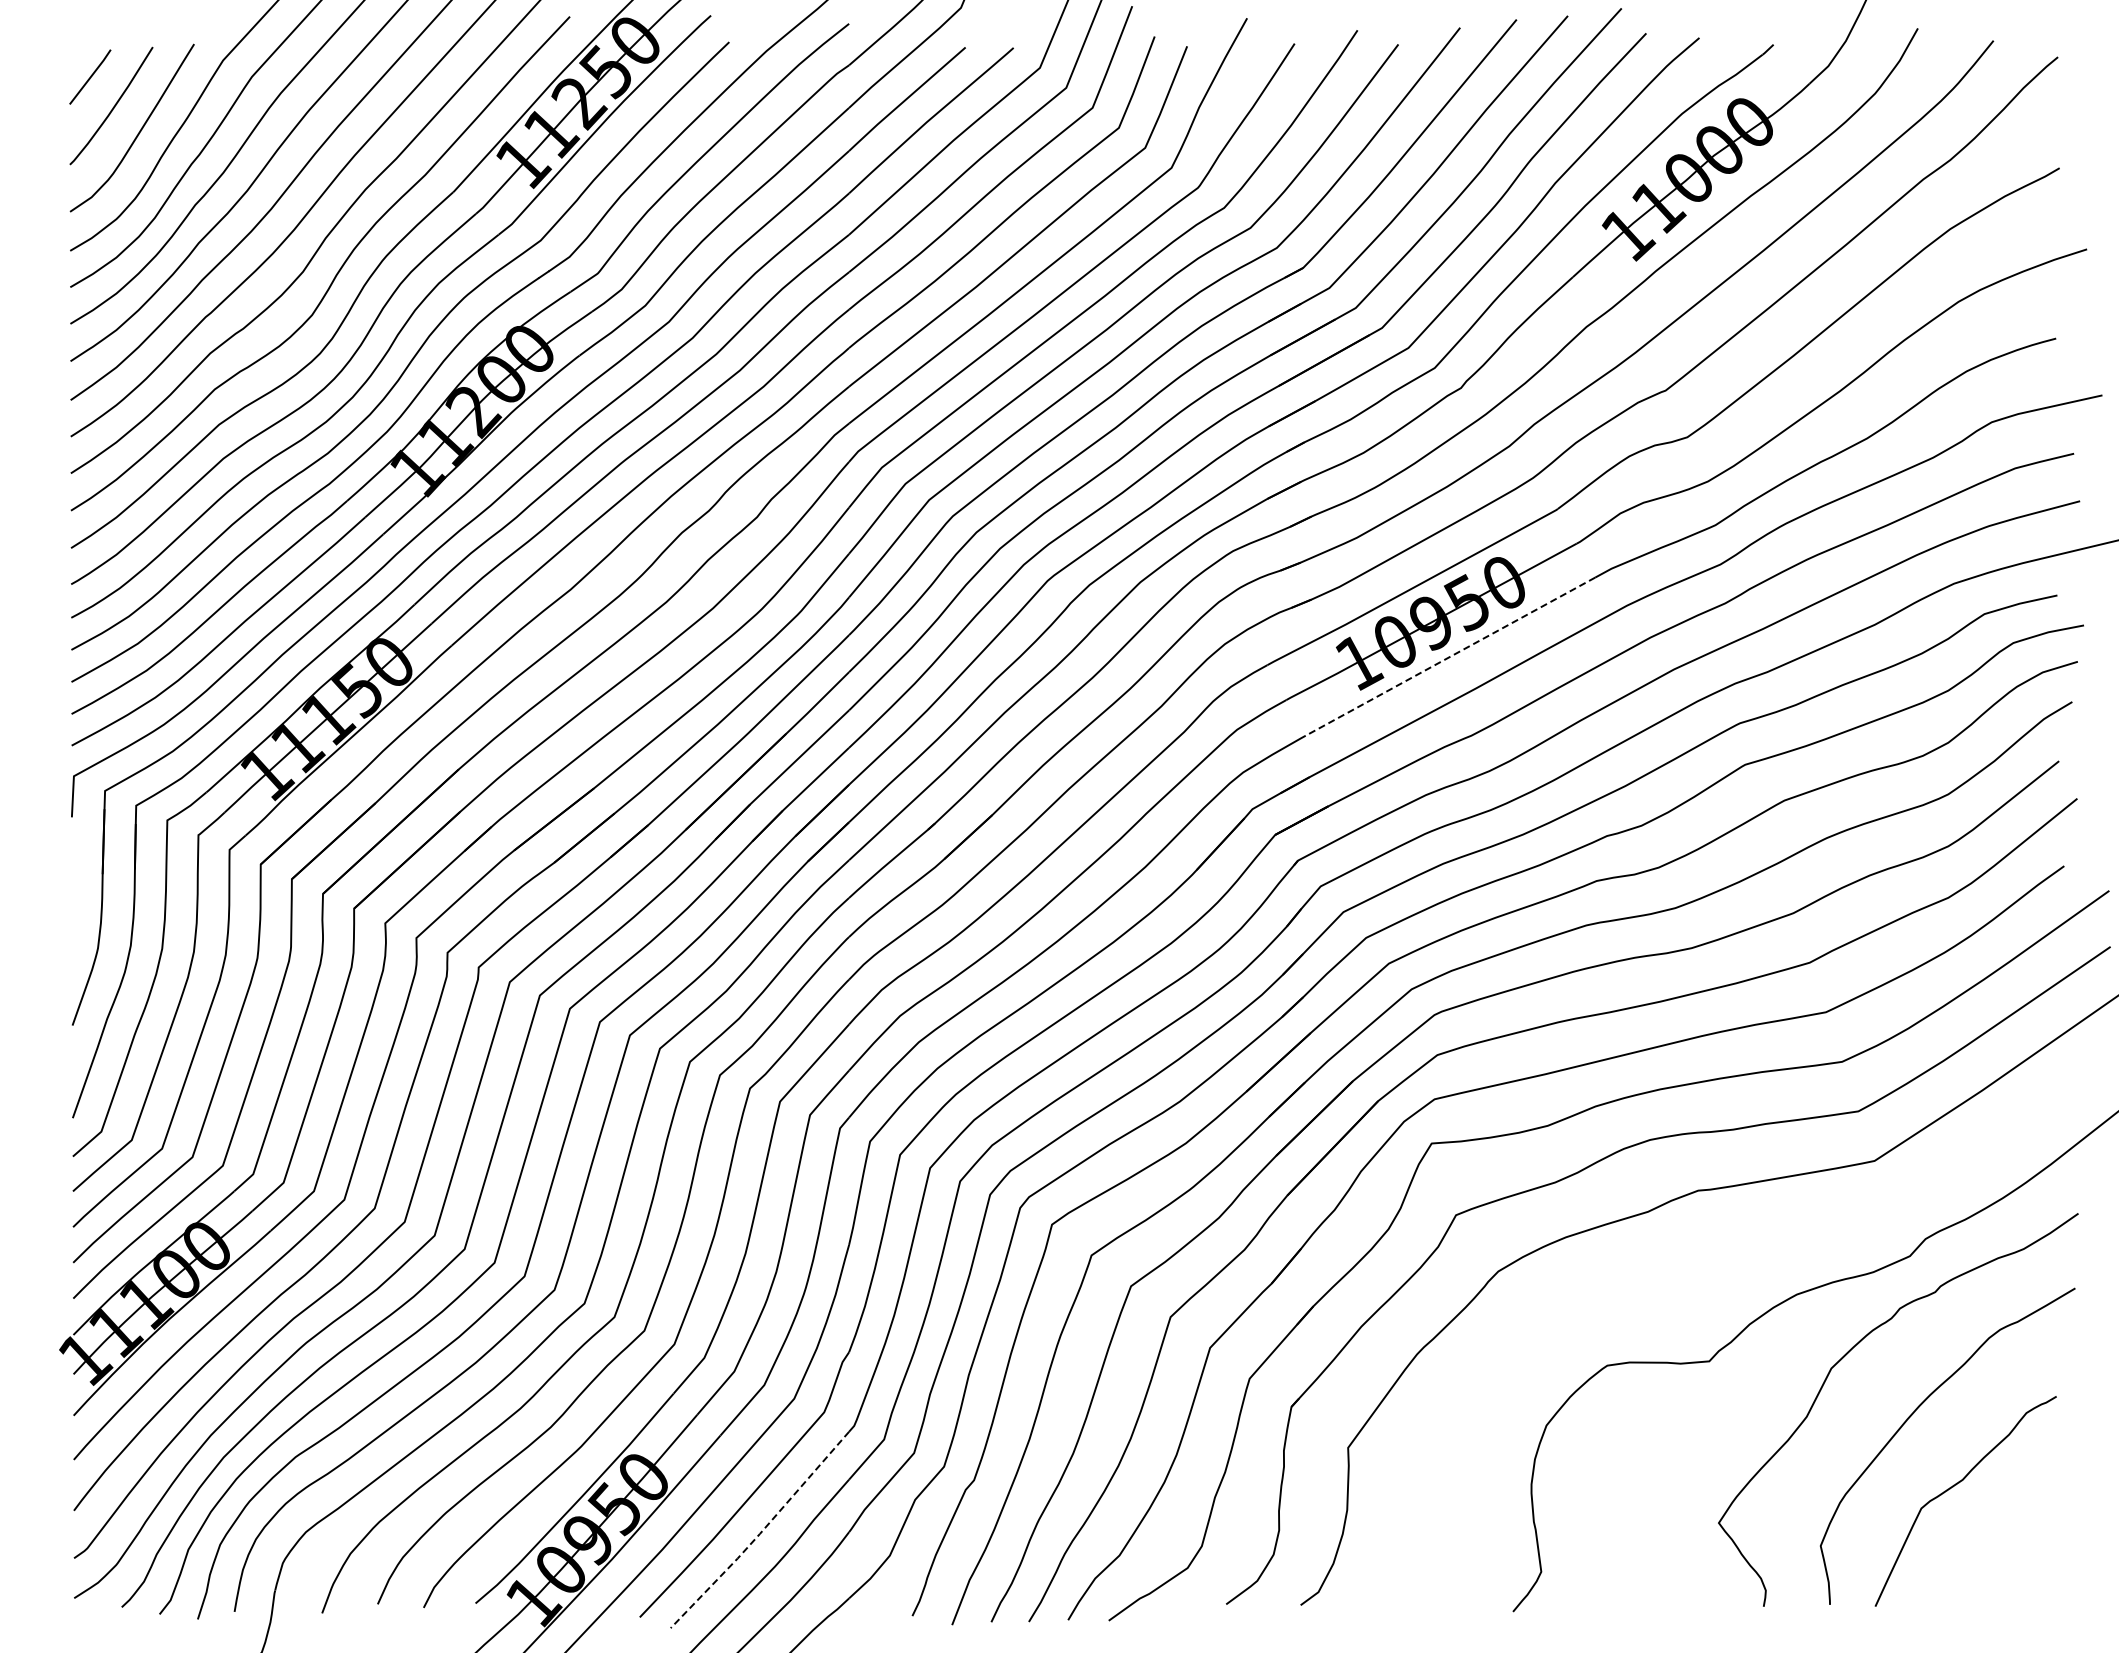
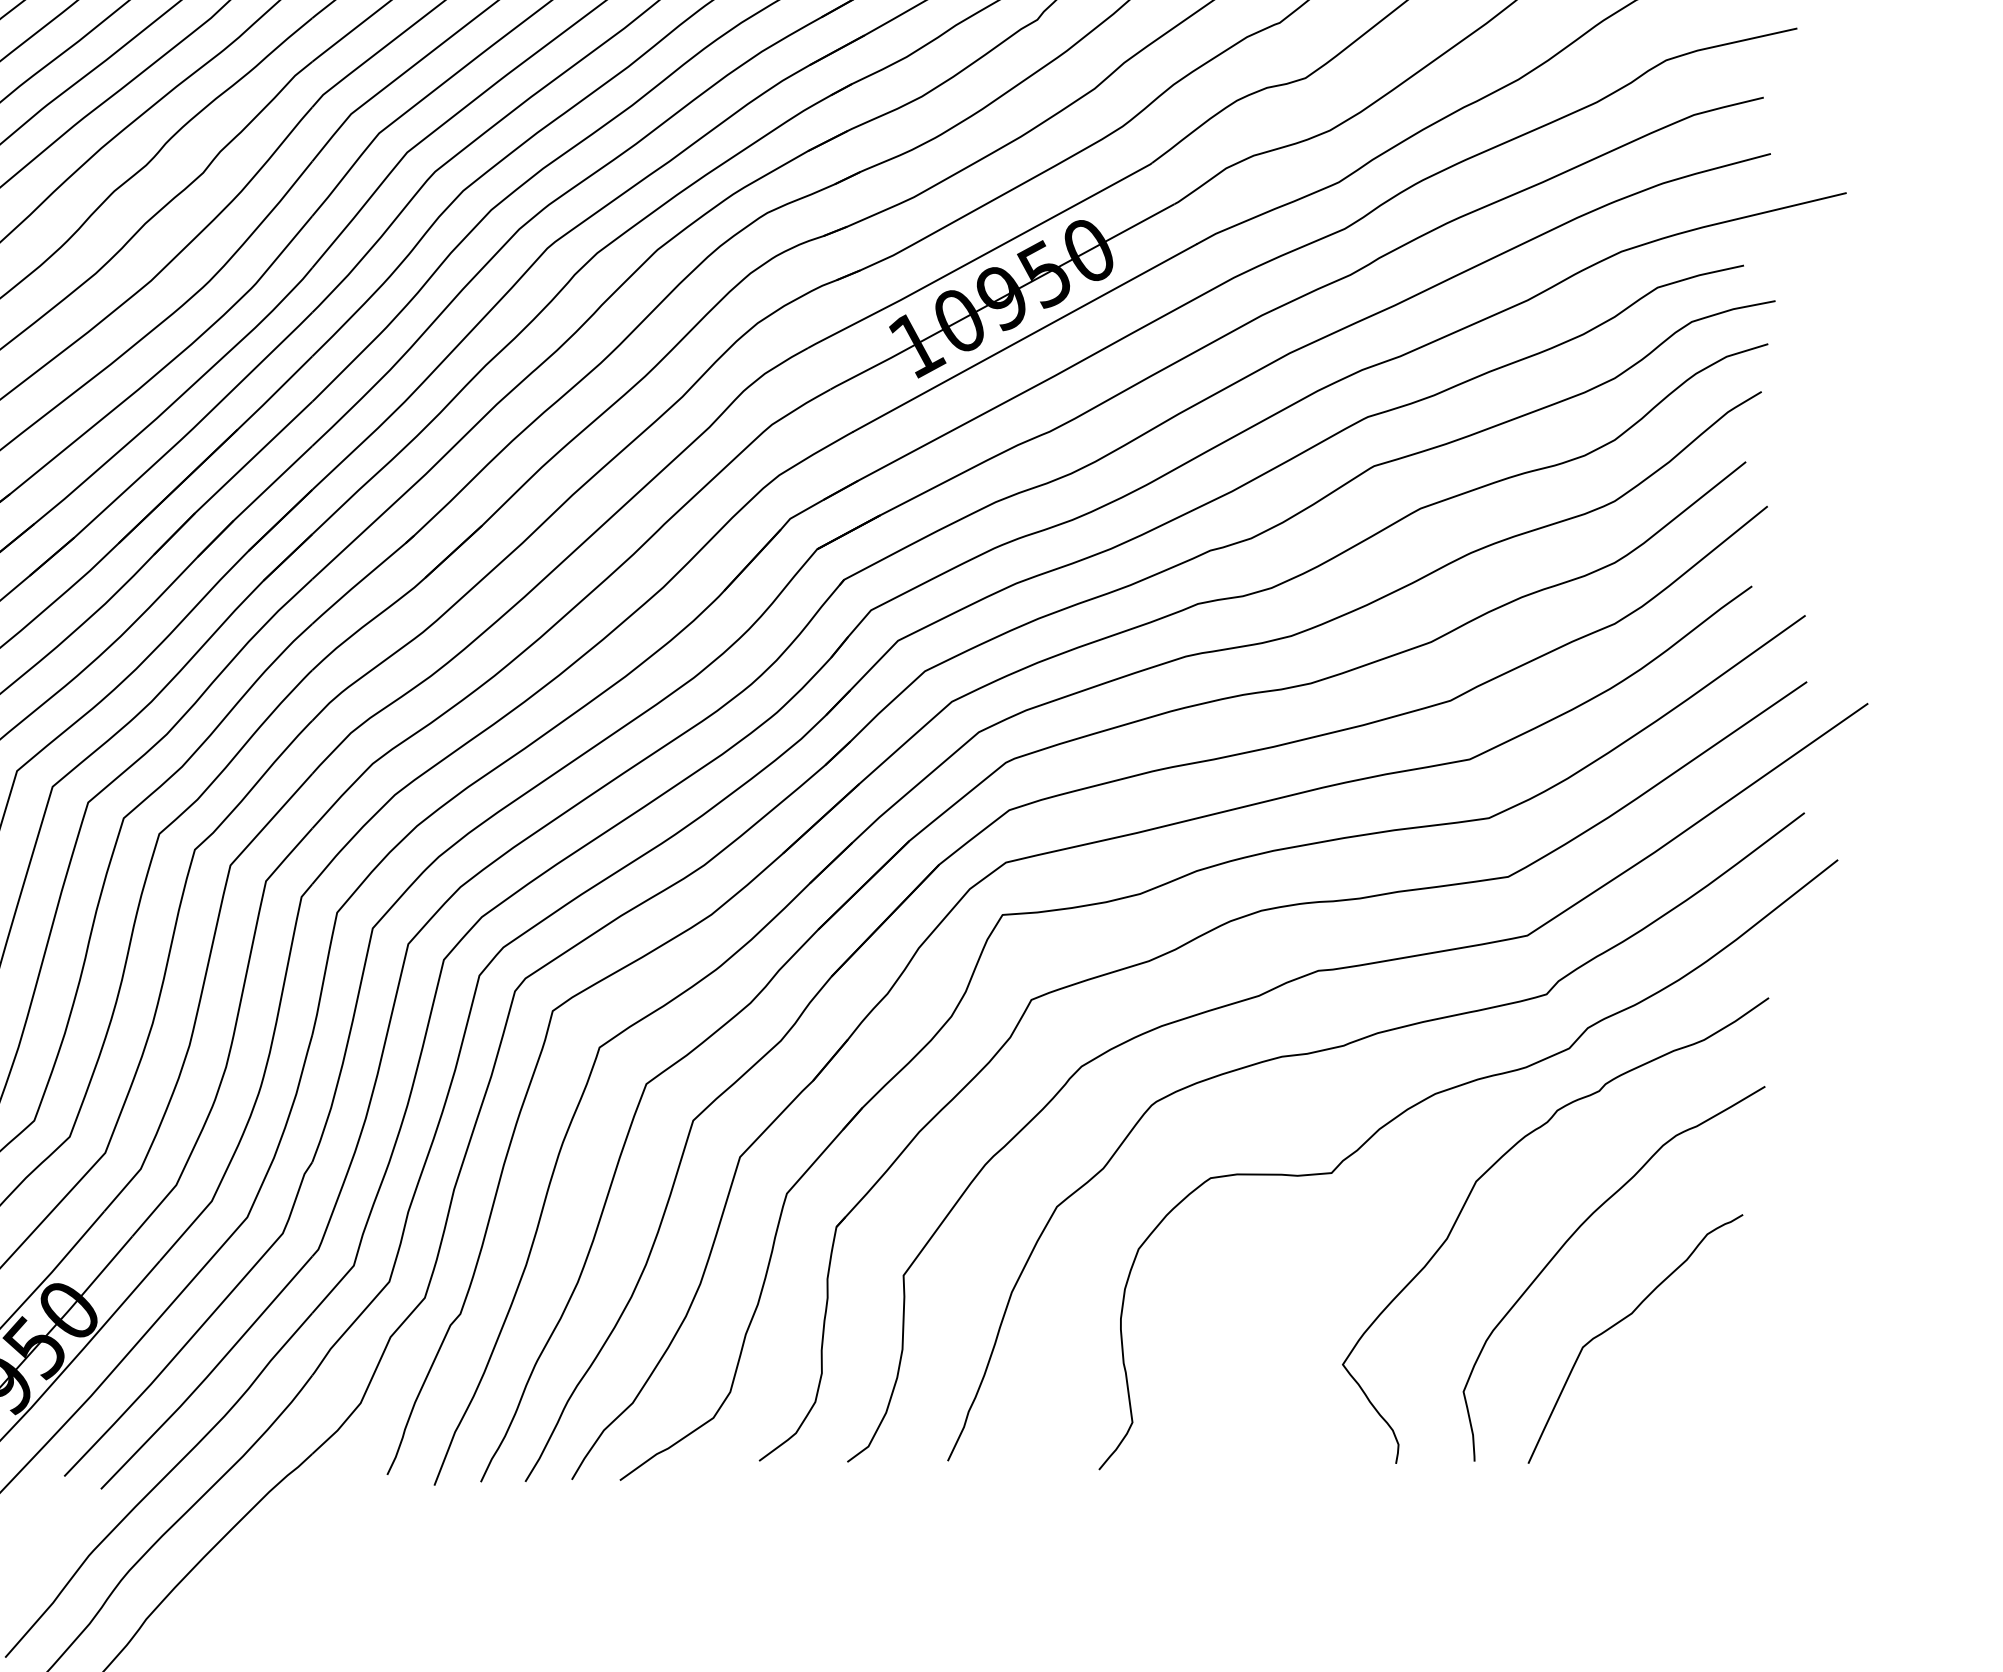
line: (1450, 656) -> (1024, 337), dashed -> solid
curve: (1721, 1254) -> (1345, 1046), added
line: (760, 1533) -> (207, 1377), dashed -> solid

